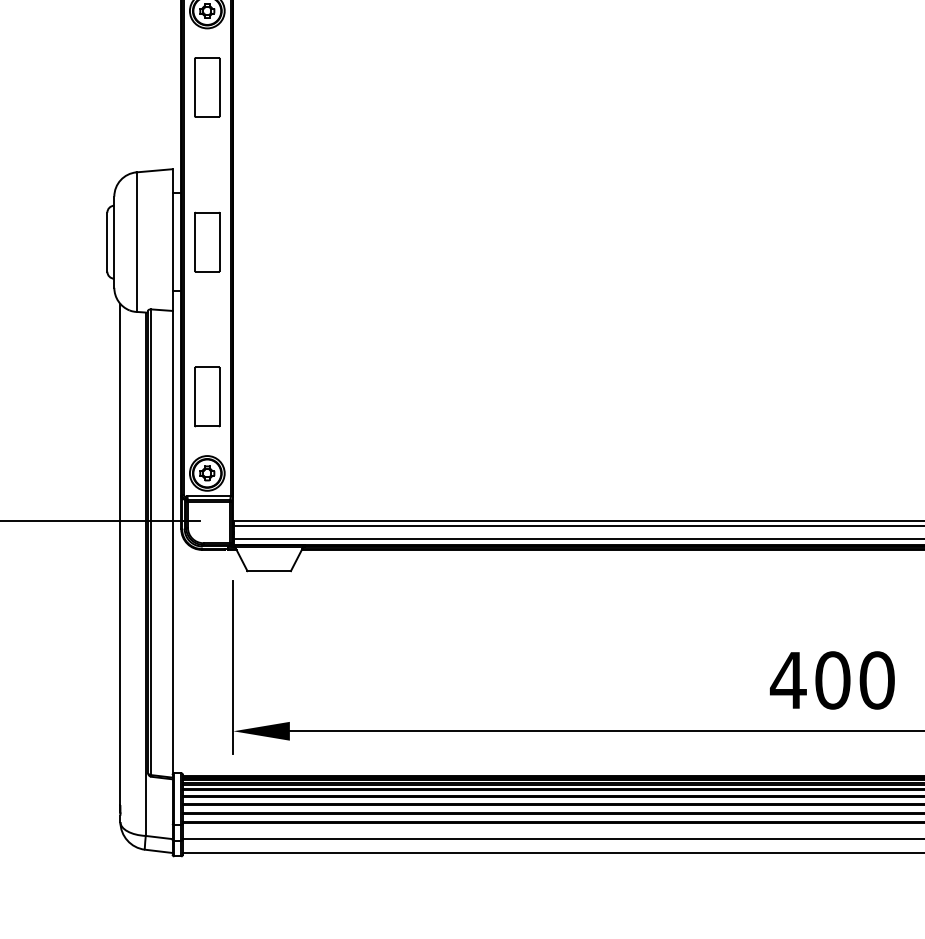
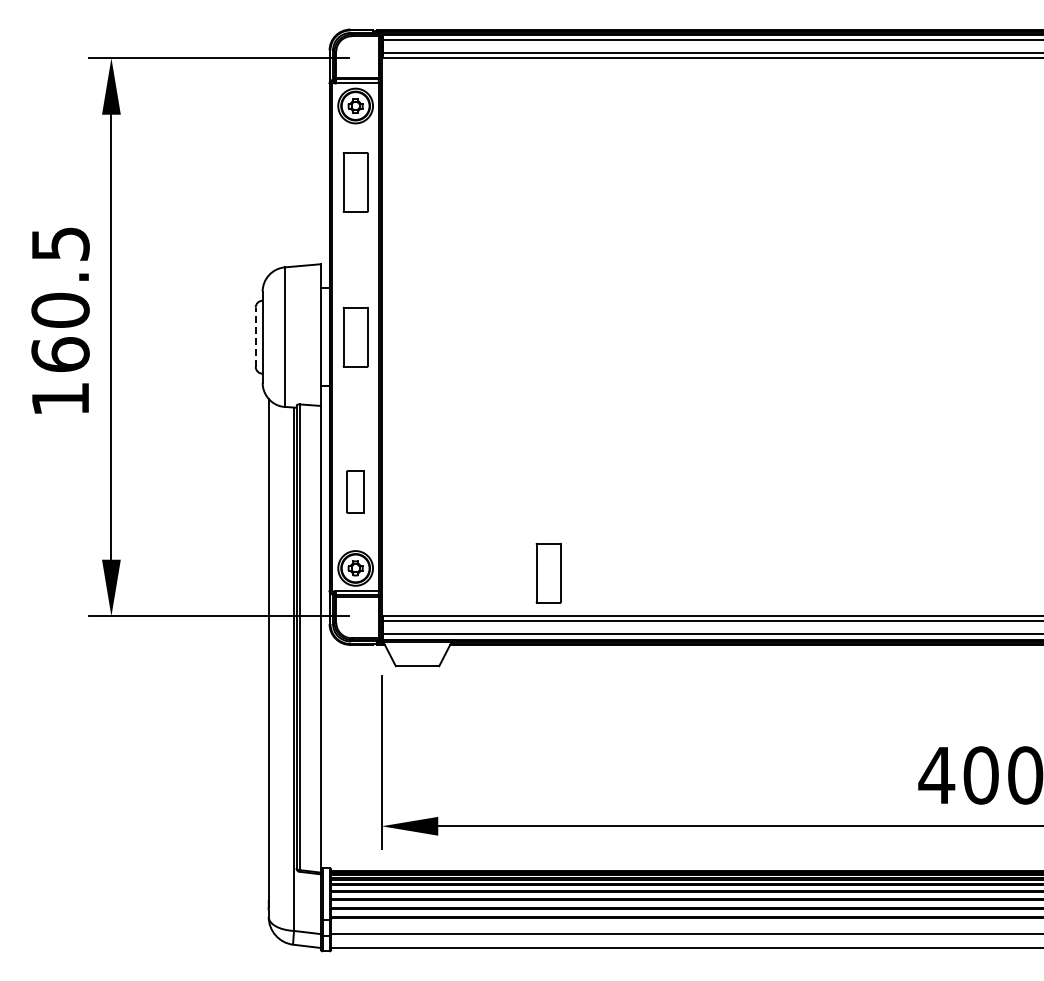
line: (107, 242) -> (255, 337), solid -> dashed
part: (207, 396) -> (355, 491), size x0.7
part: (400, 477) -> (548, 572), added

